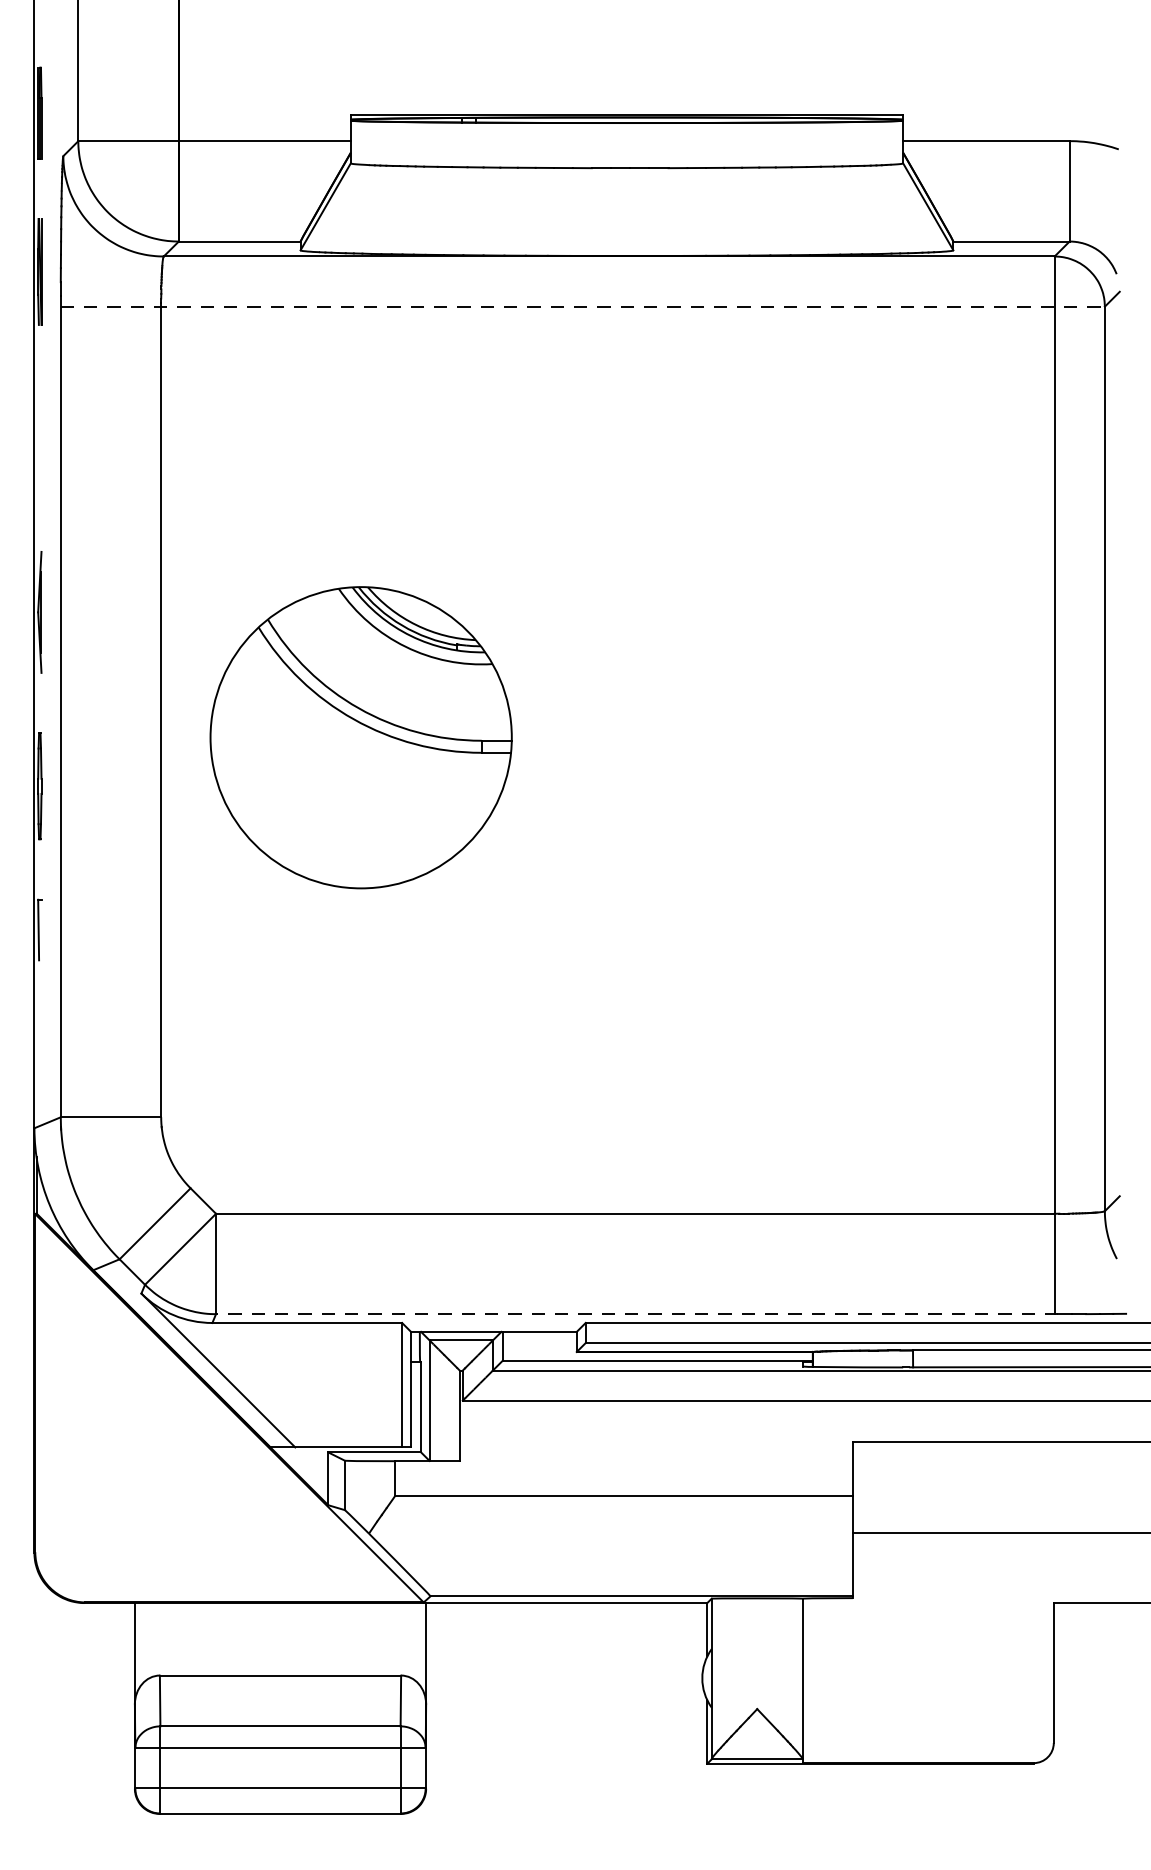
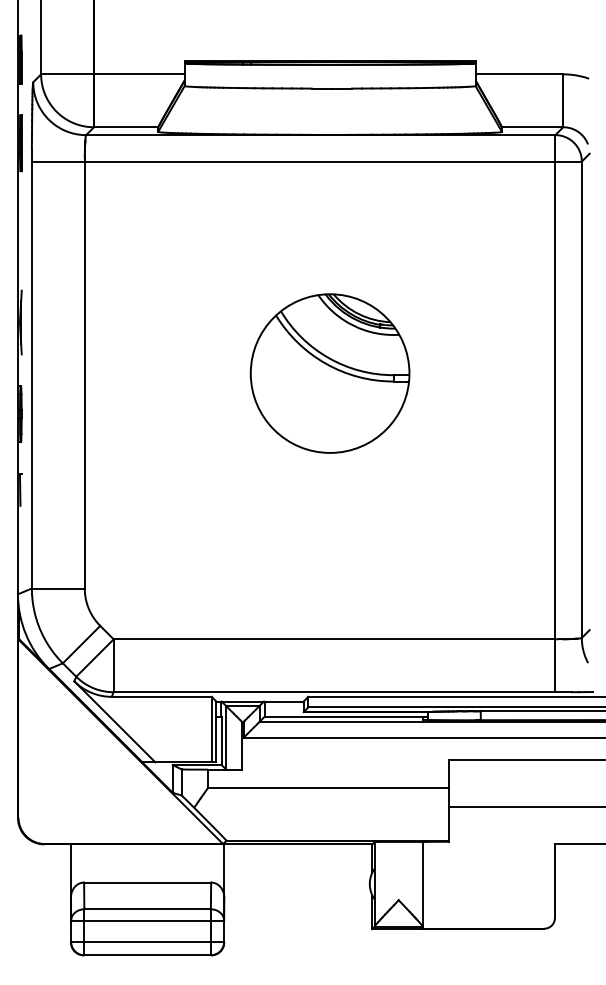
line: (582, 306) -> (306, 161), dashed -> solid
part: (360, 737) -> (329, 373), moved
line: (637, 1314) -> (335, 692), dashed -> solid

